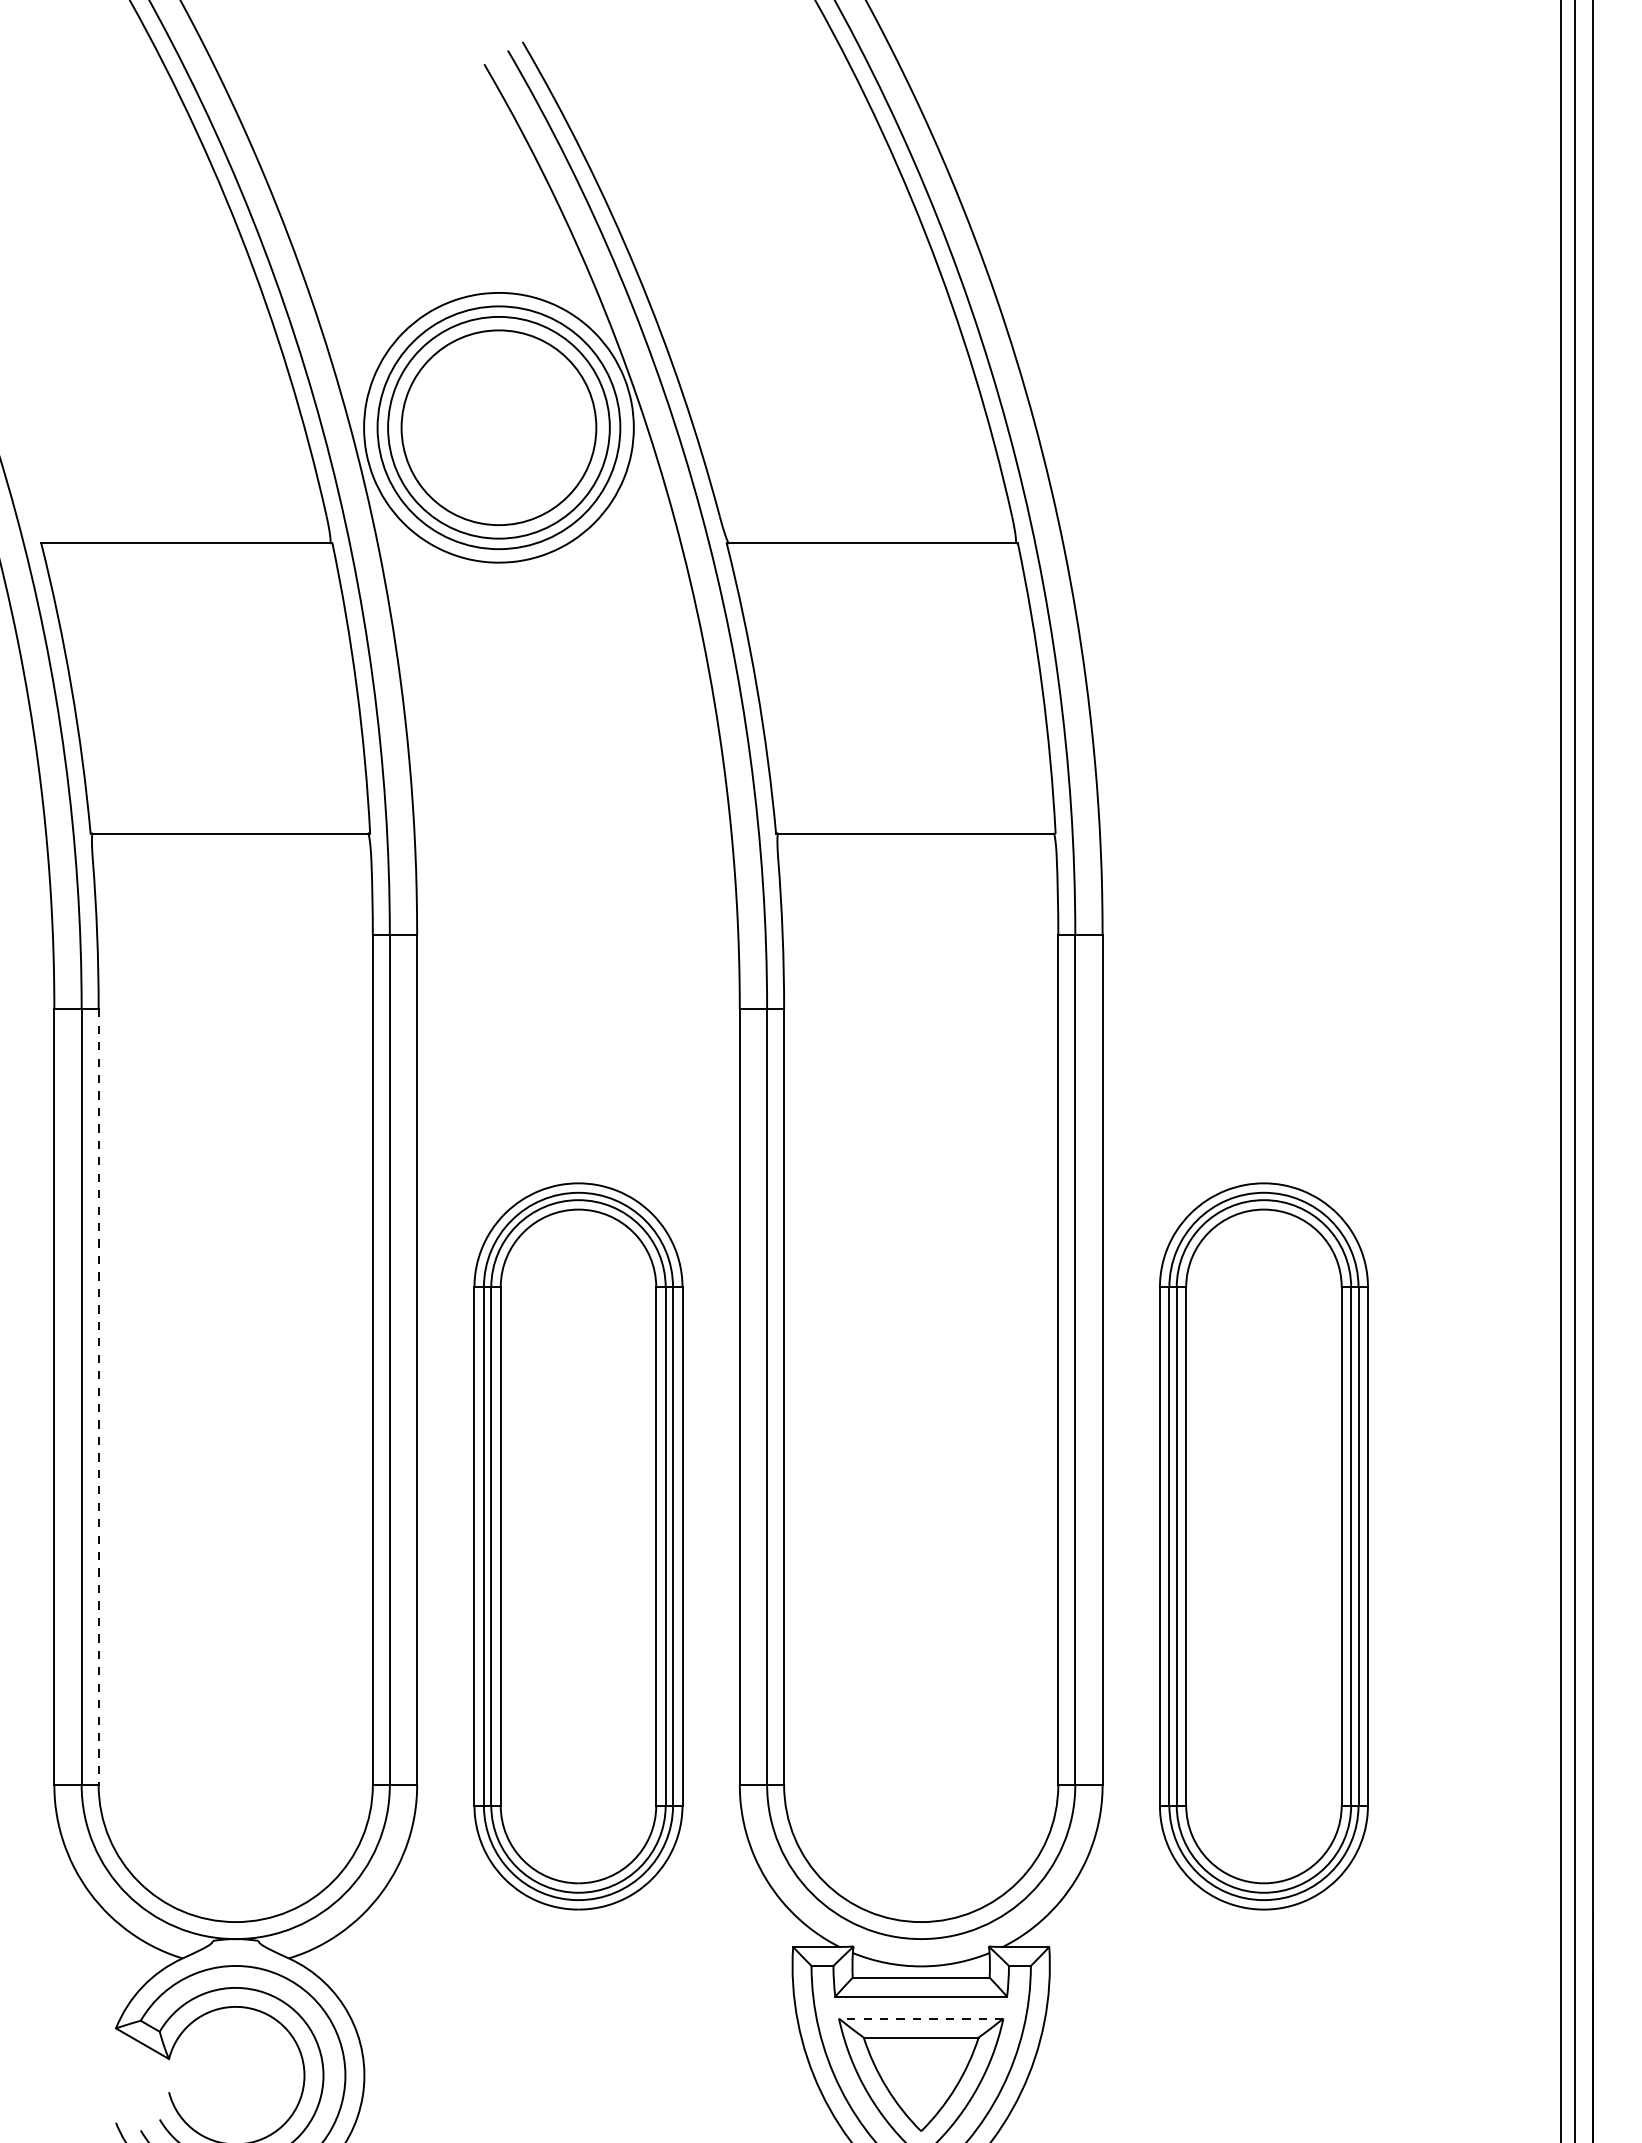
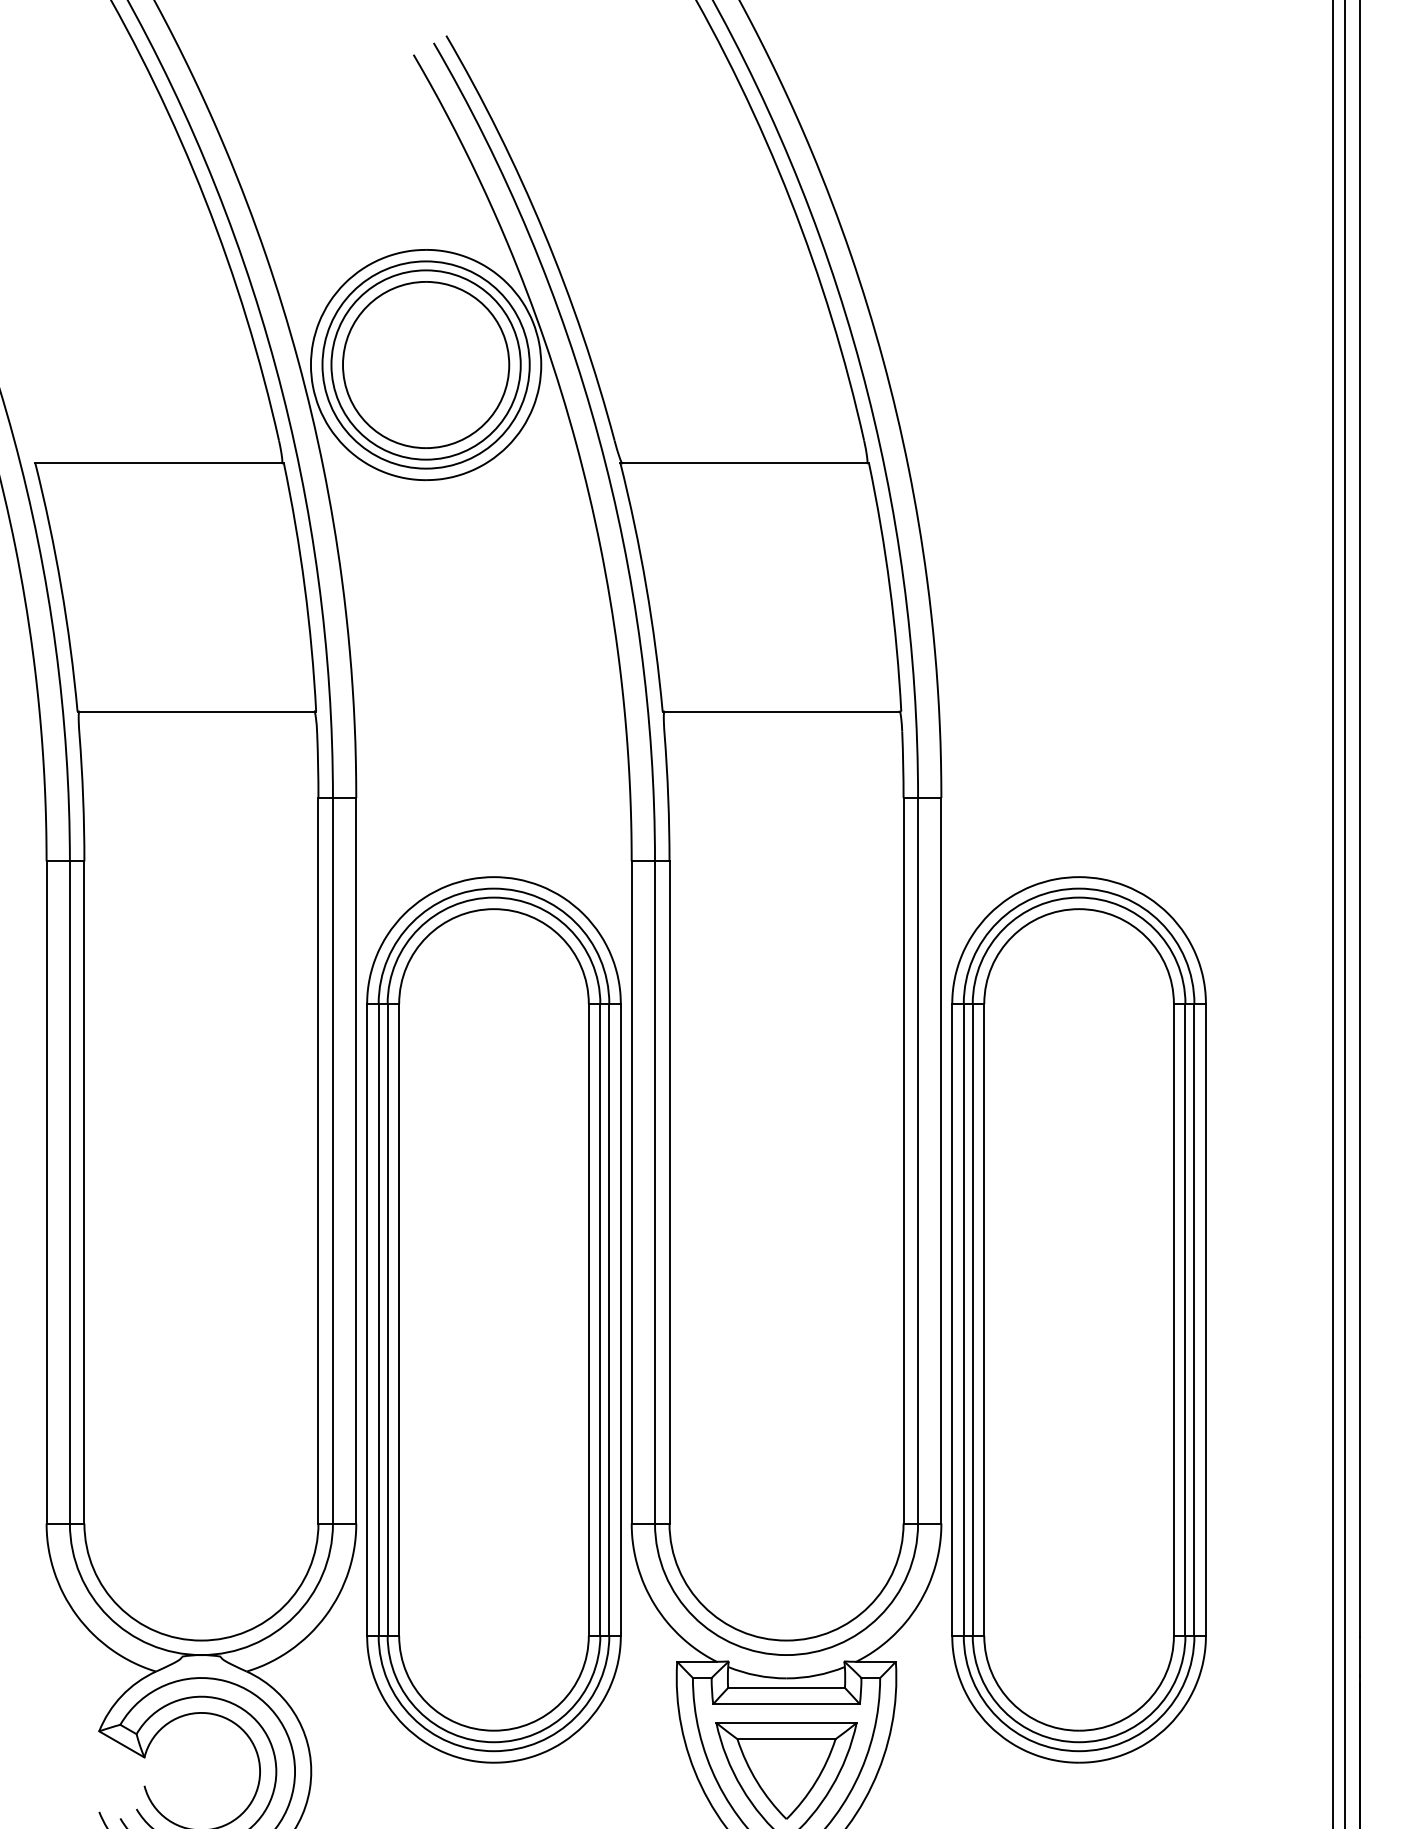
line: (98, 1397) -> (84, 1192), dashed -> solid
part: (578, 1546) -> (494, 1319), size x1.43
part: (1263, 1546) -> (1078, 1319), size x1.43
line: (920, 2018) -> (785, 1722), dashed -> solid

